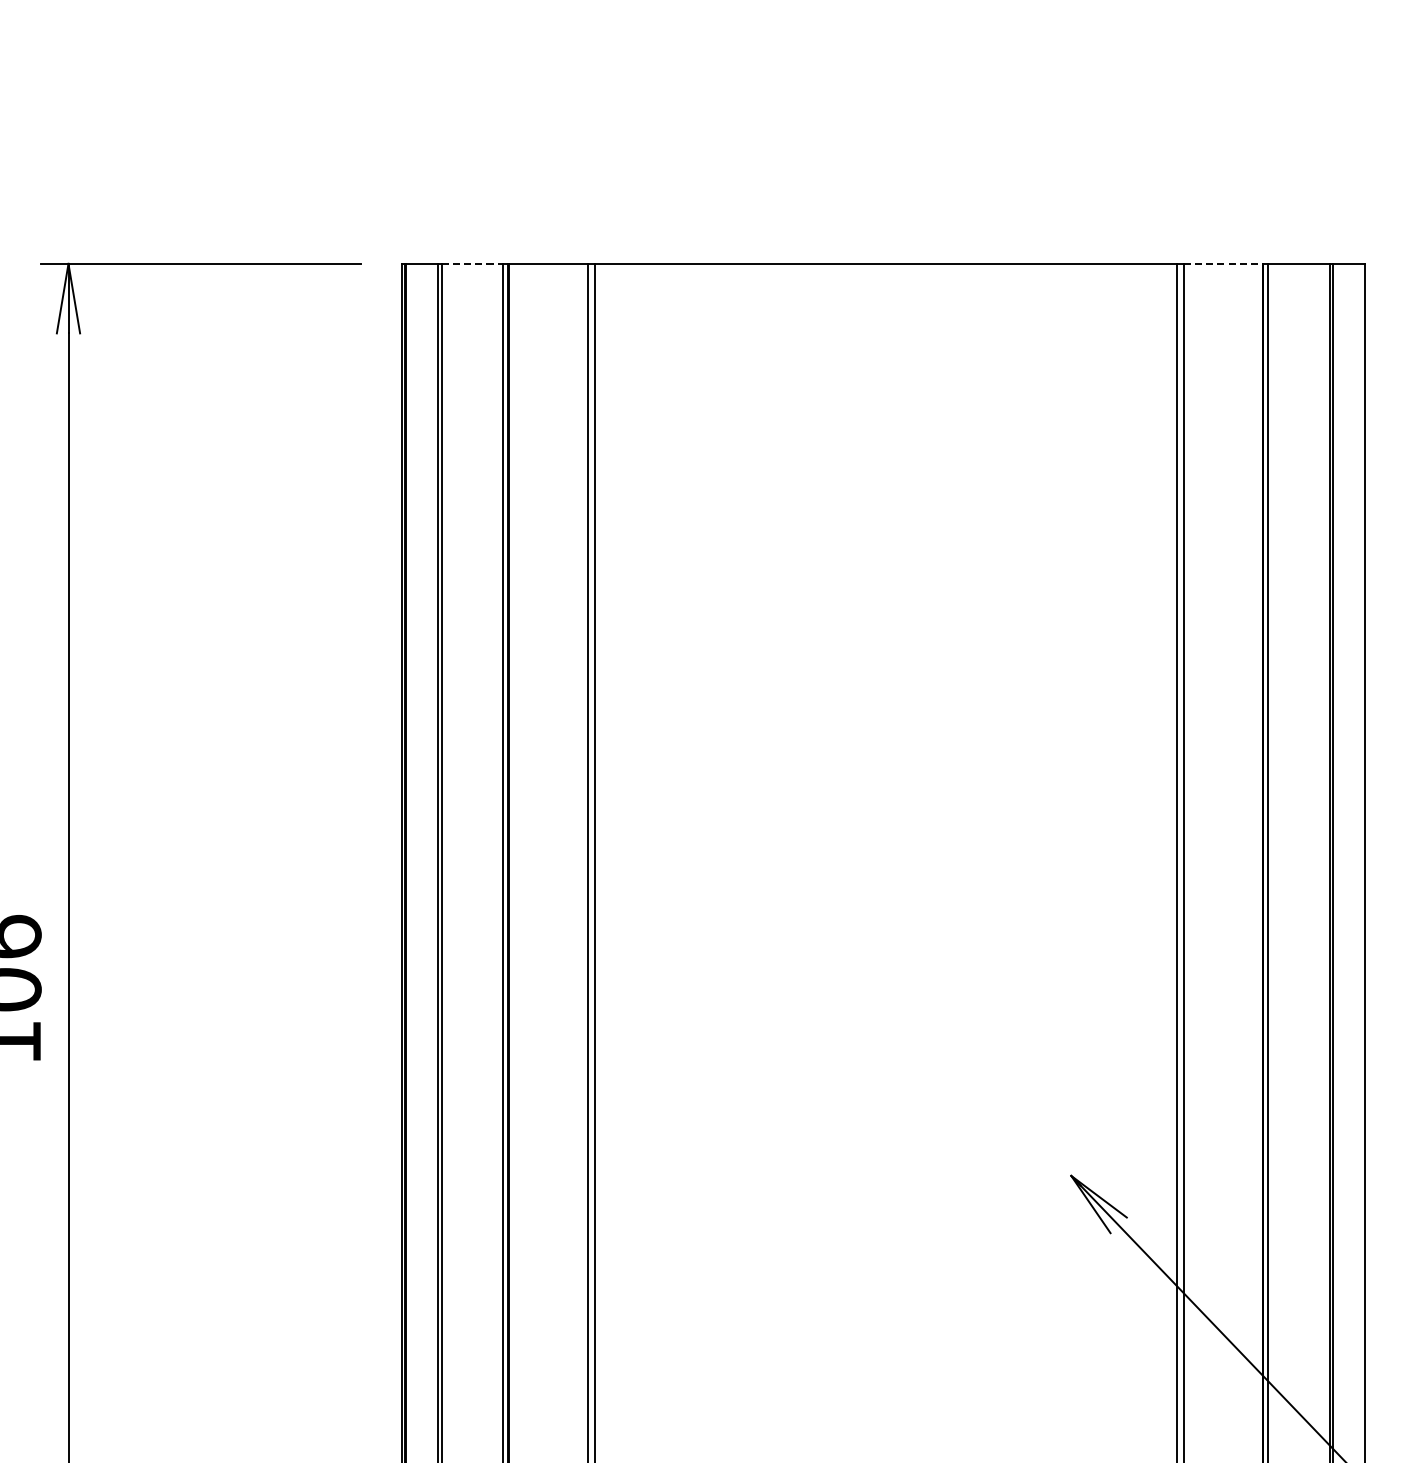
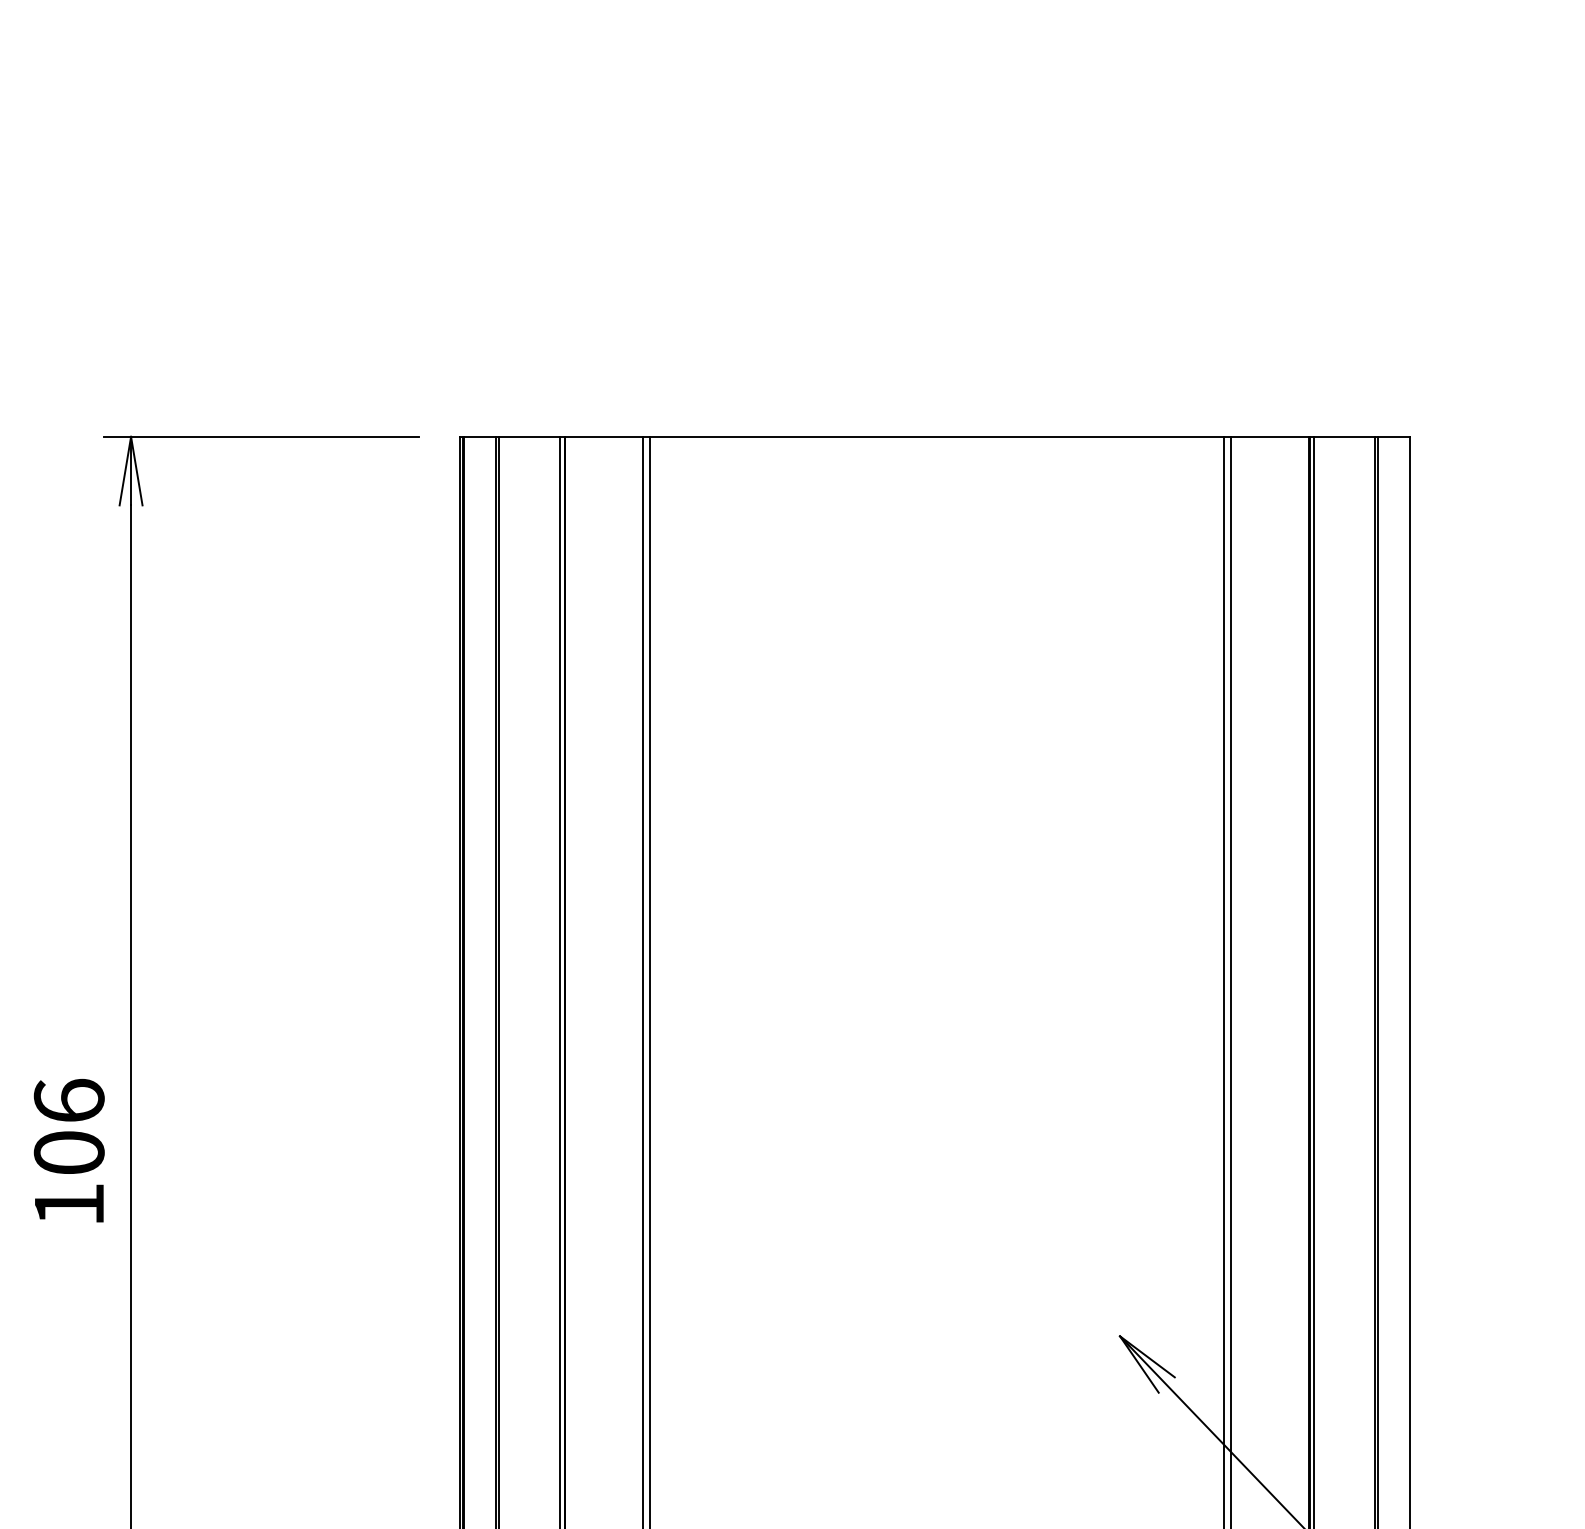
line: (473, 263) -> (530, 436), dashed -> solid
line: (1222, 263) -> (1269, 436), dashed -> solid

